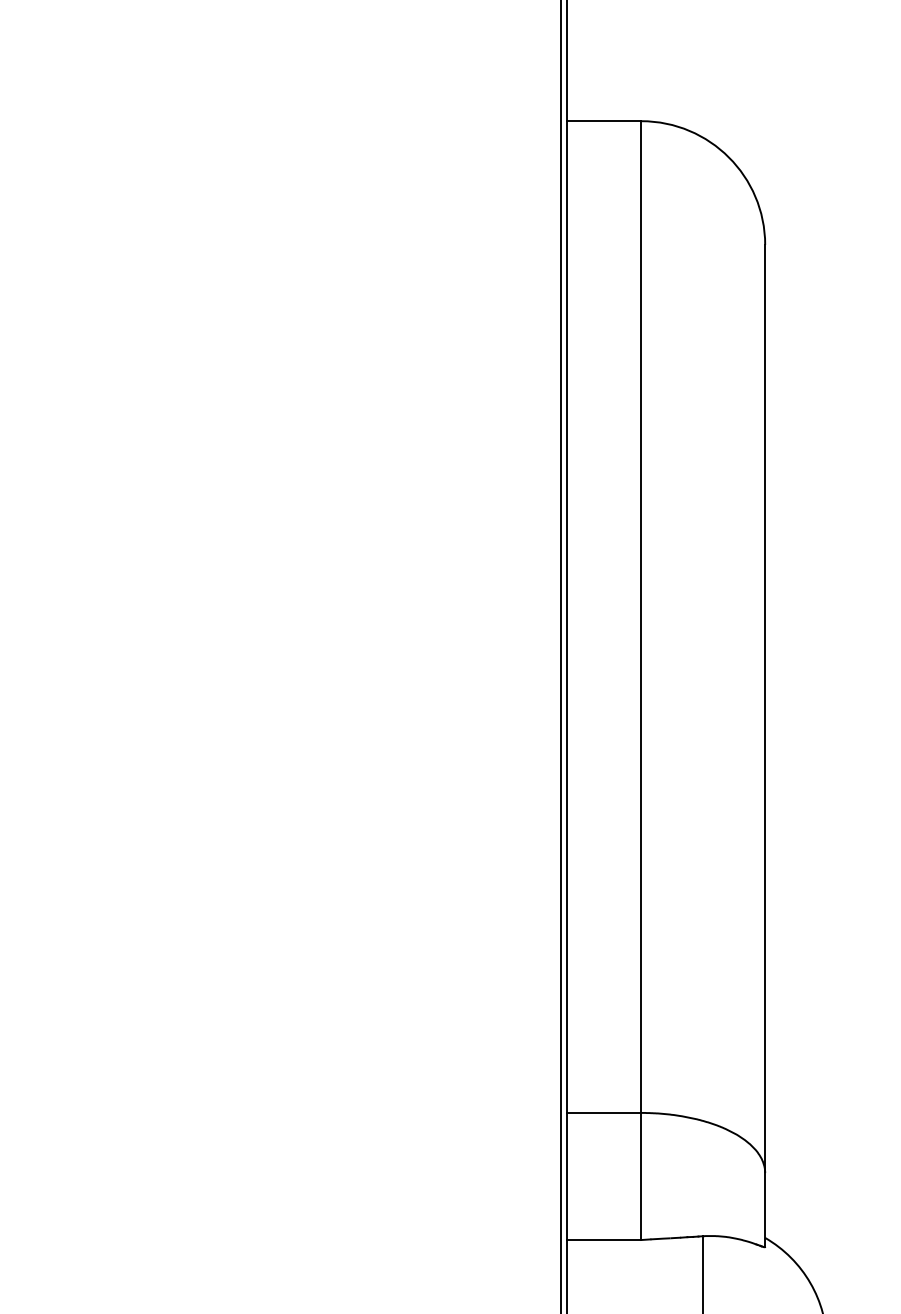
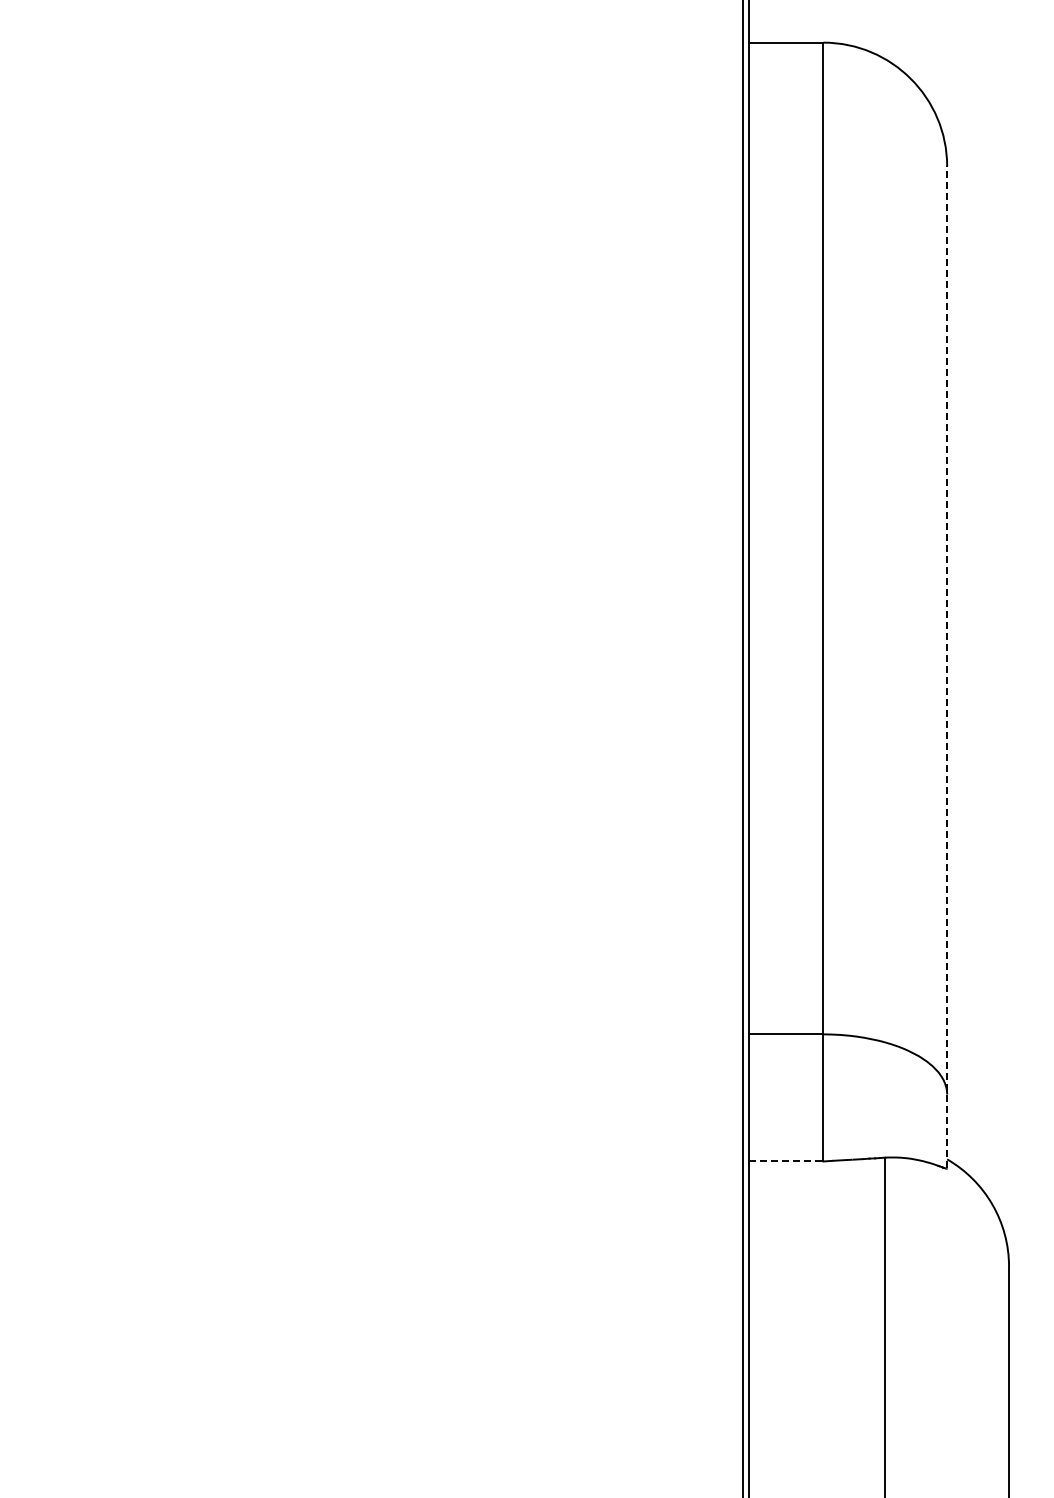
line: (765, 746) -> (947, 667), solid -> dashed
line: (604, 1240) -> (786, 1161), solid -> dashed

